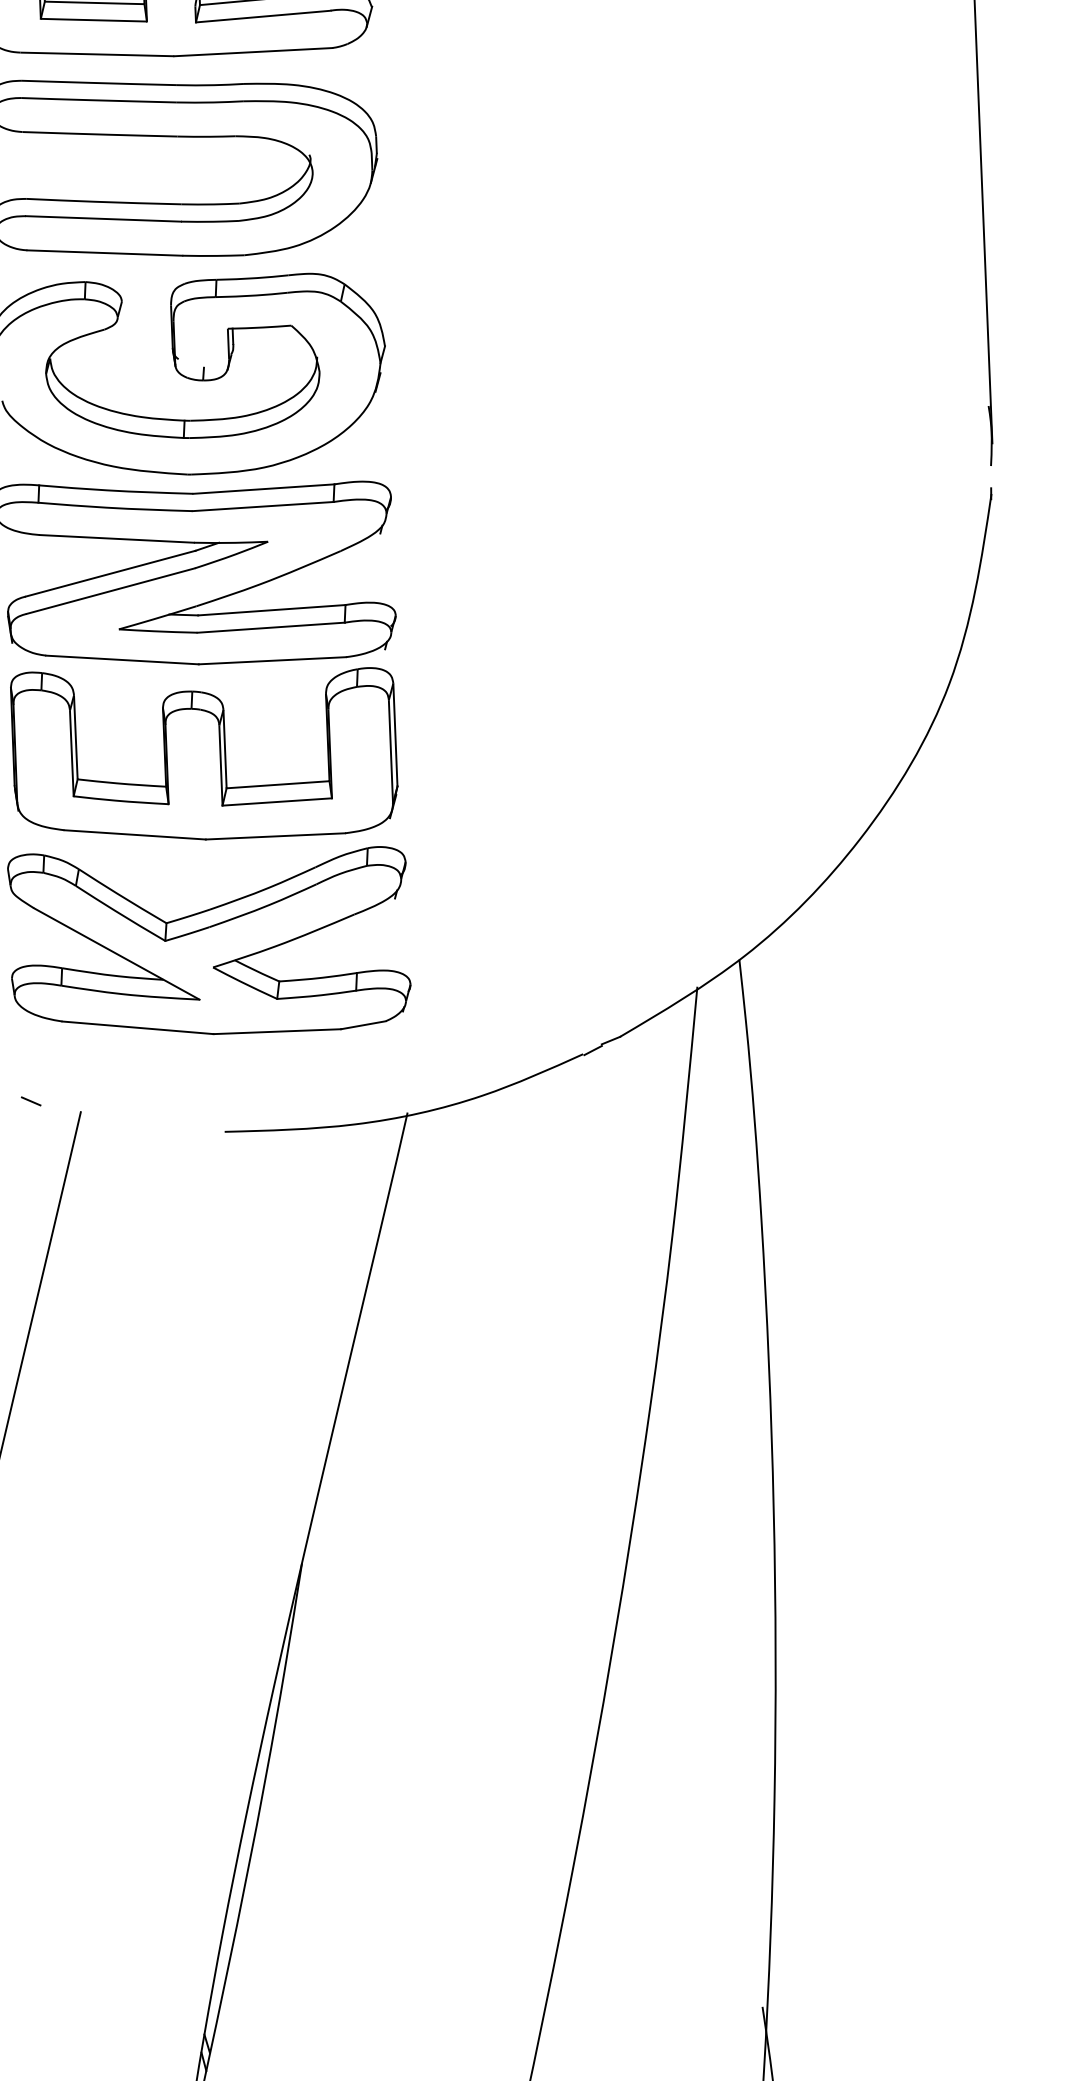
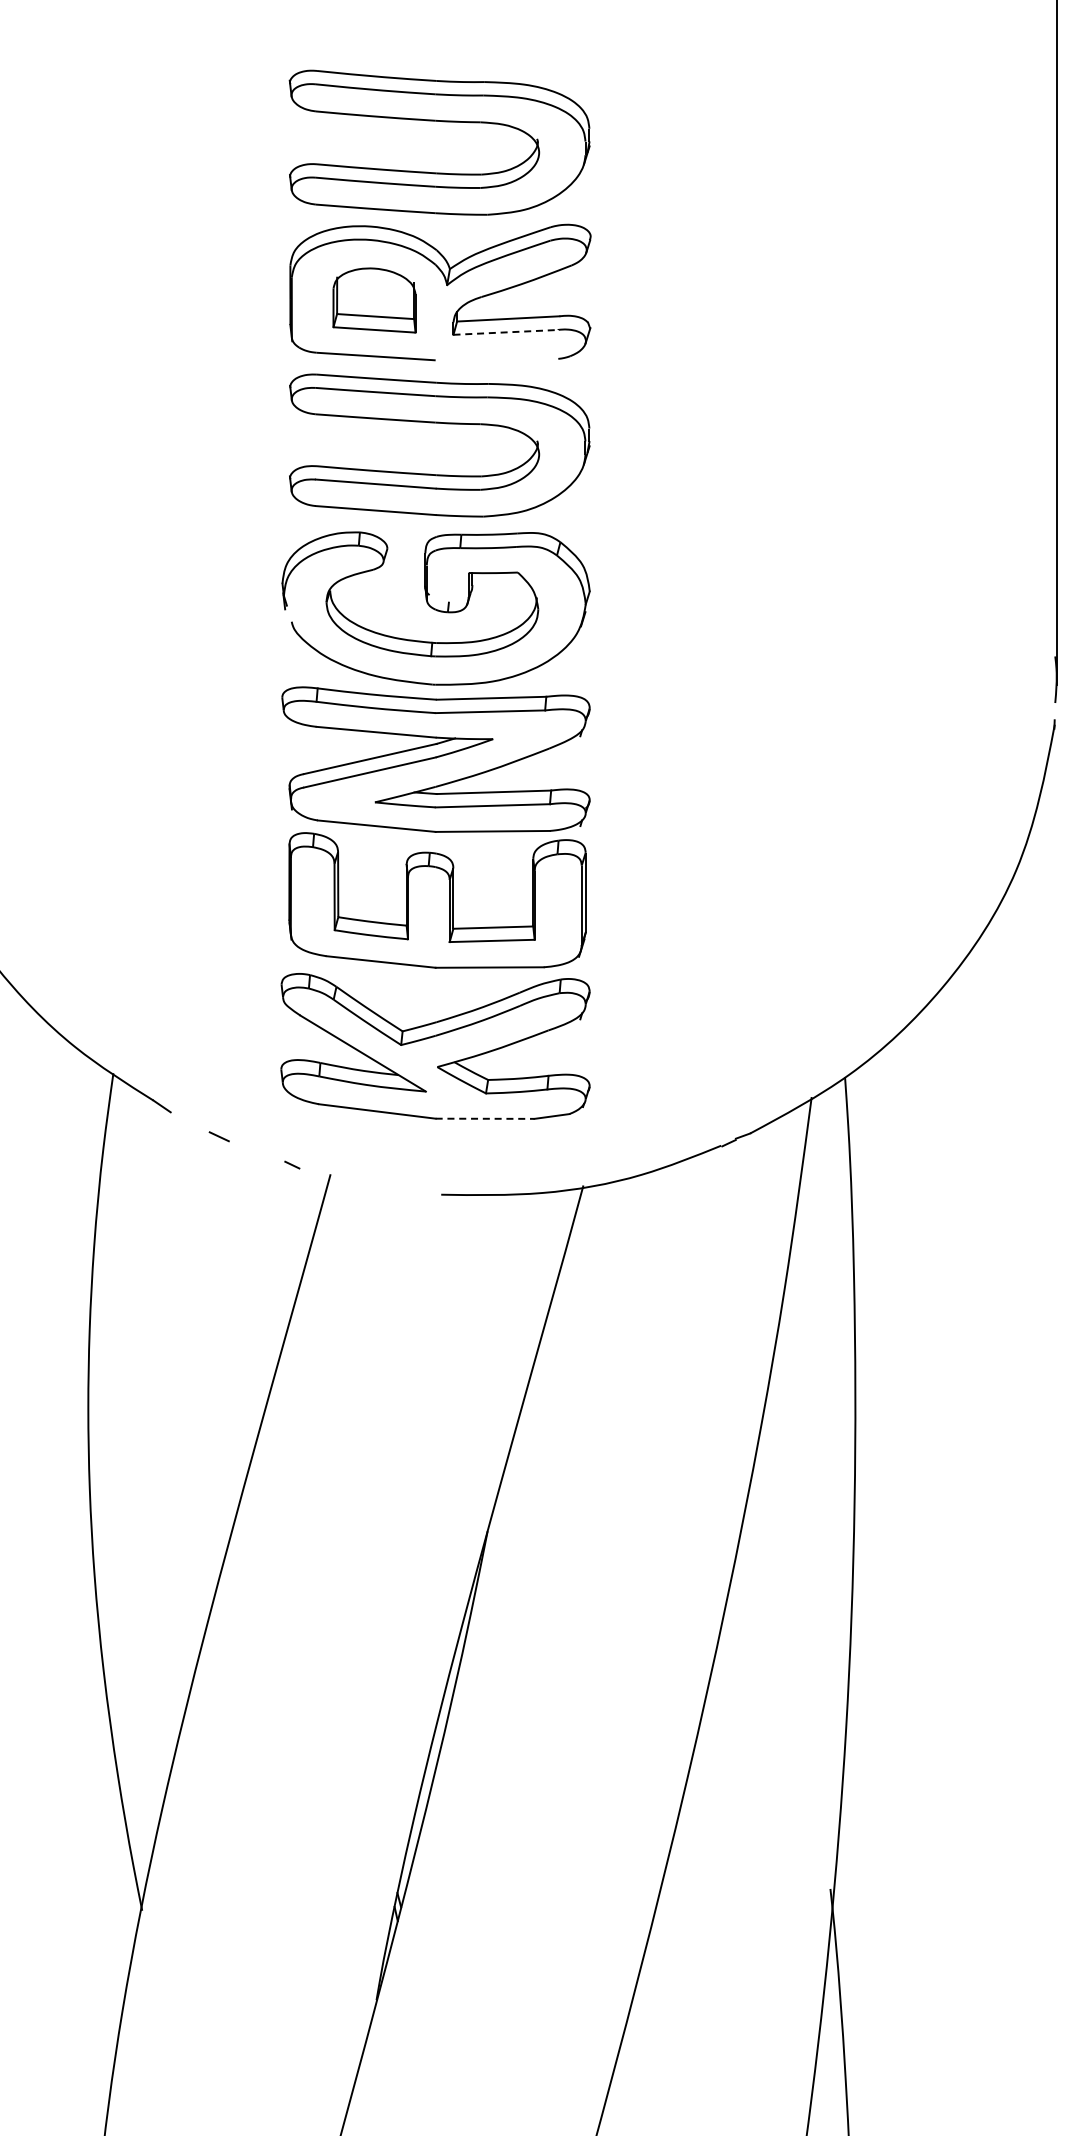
line: (264, 16) -> (506, 332), solid -> dashed
line: (252, 52) -> (496, 359), removed
line: (277, 1031) -> (485, 1118), solid -> dashed

